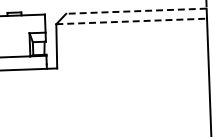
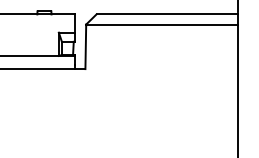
line: (136, 11) -> (167, 14), dashed -> solid
line: (132, 21) -> (162, 24), dashed -> solid

